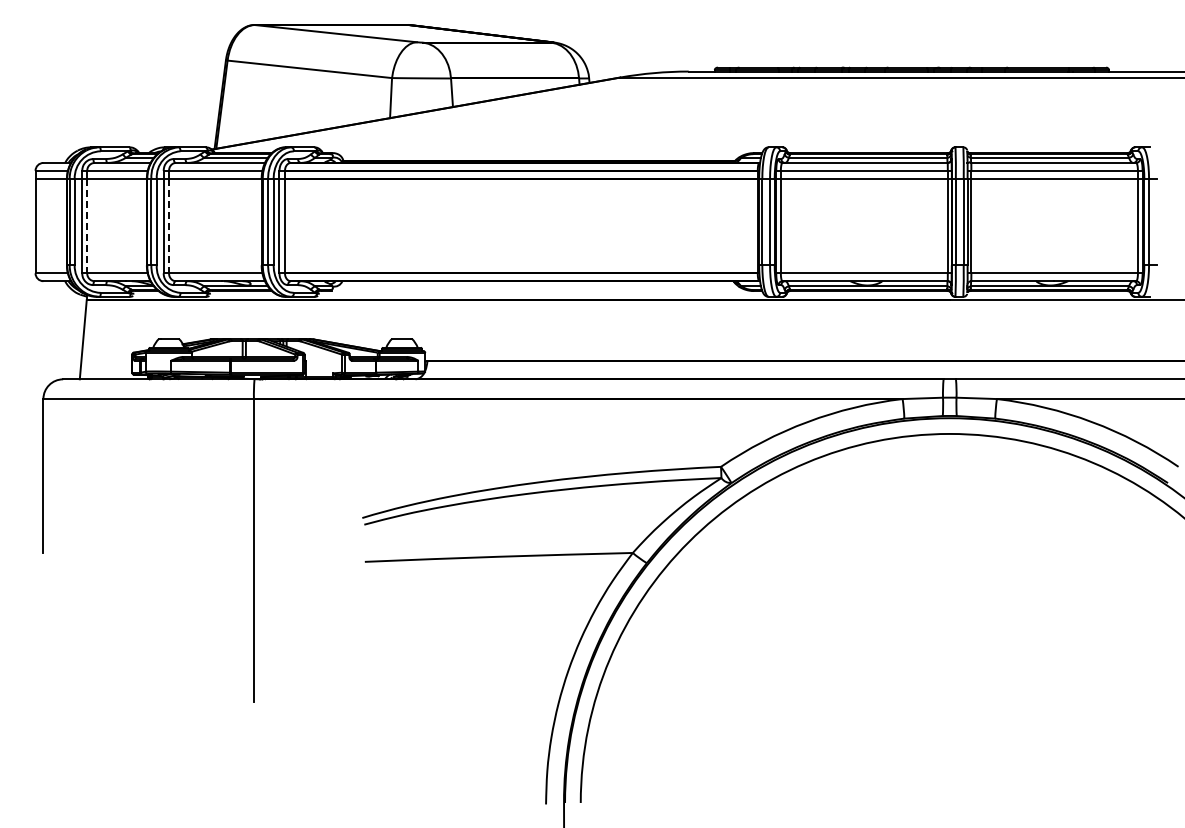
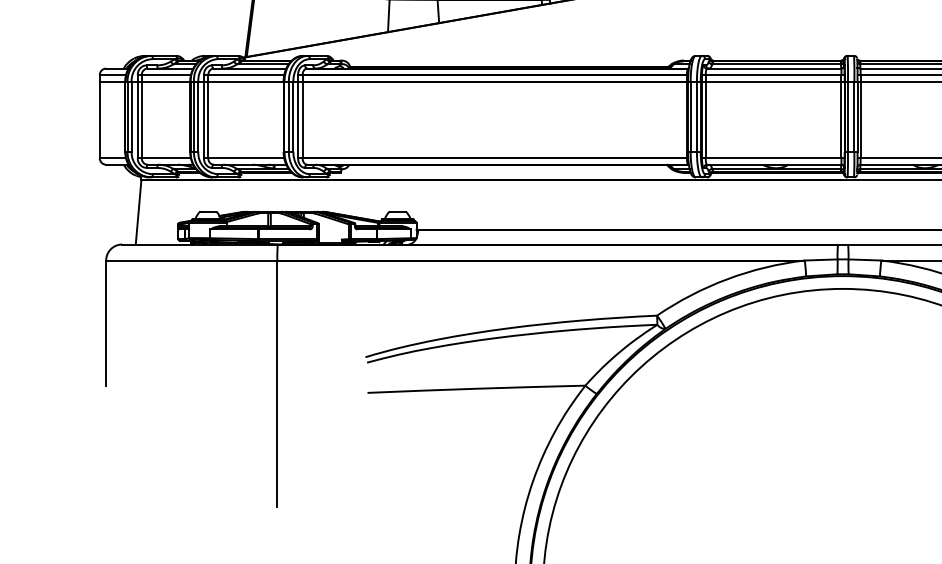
line: (87, 226) -> (142, 120), dashed -> solid
line: (169, 226) -> (208, 120), dashed -> solid

